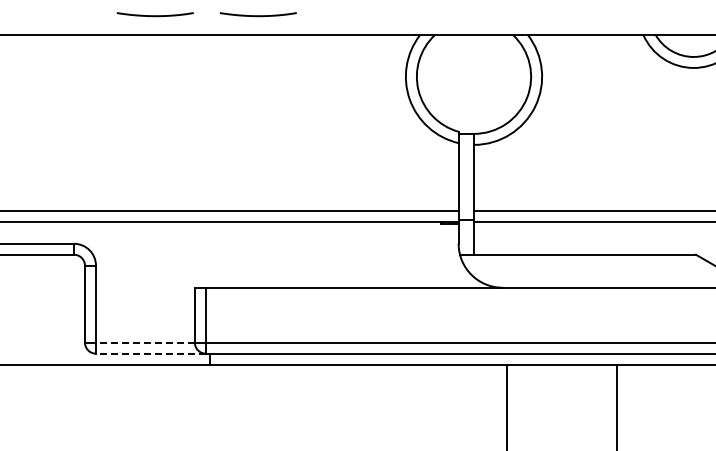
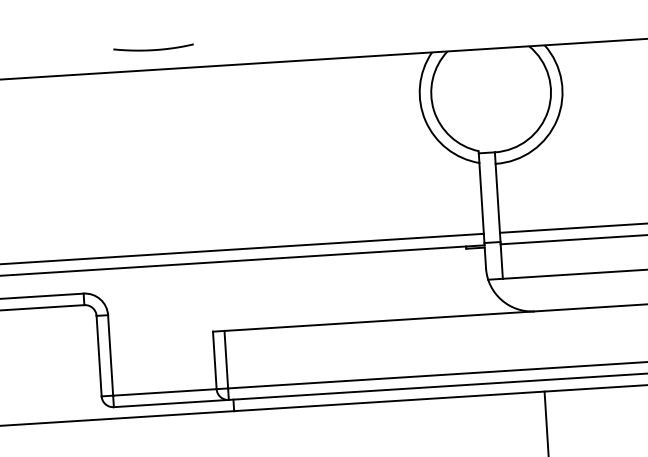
curve: (257, 15) -> (260, 42), removed
line: (144, 342) -> (163, 392), dashed -> solid
line: (150, 353) -> (170, 403), dashed -> solid

